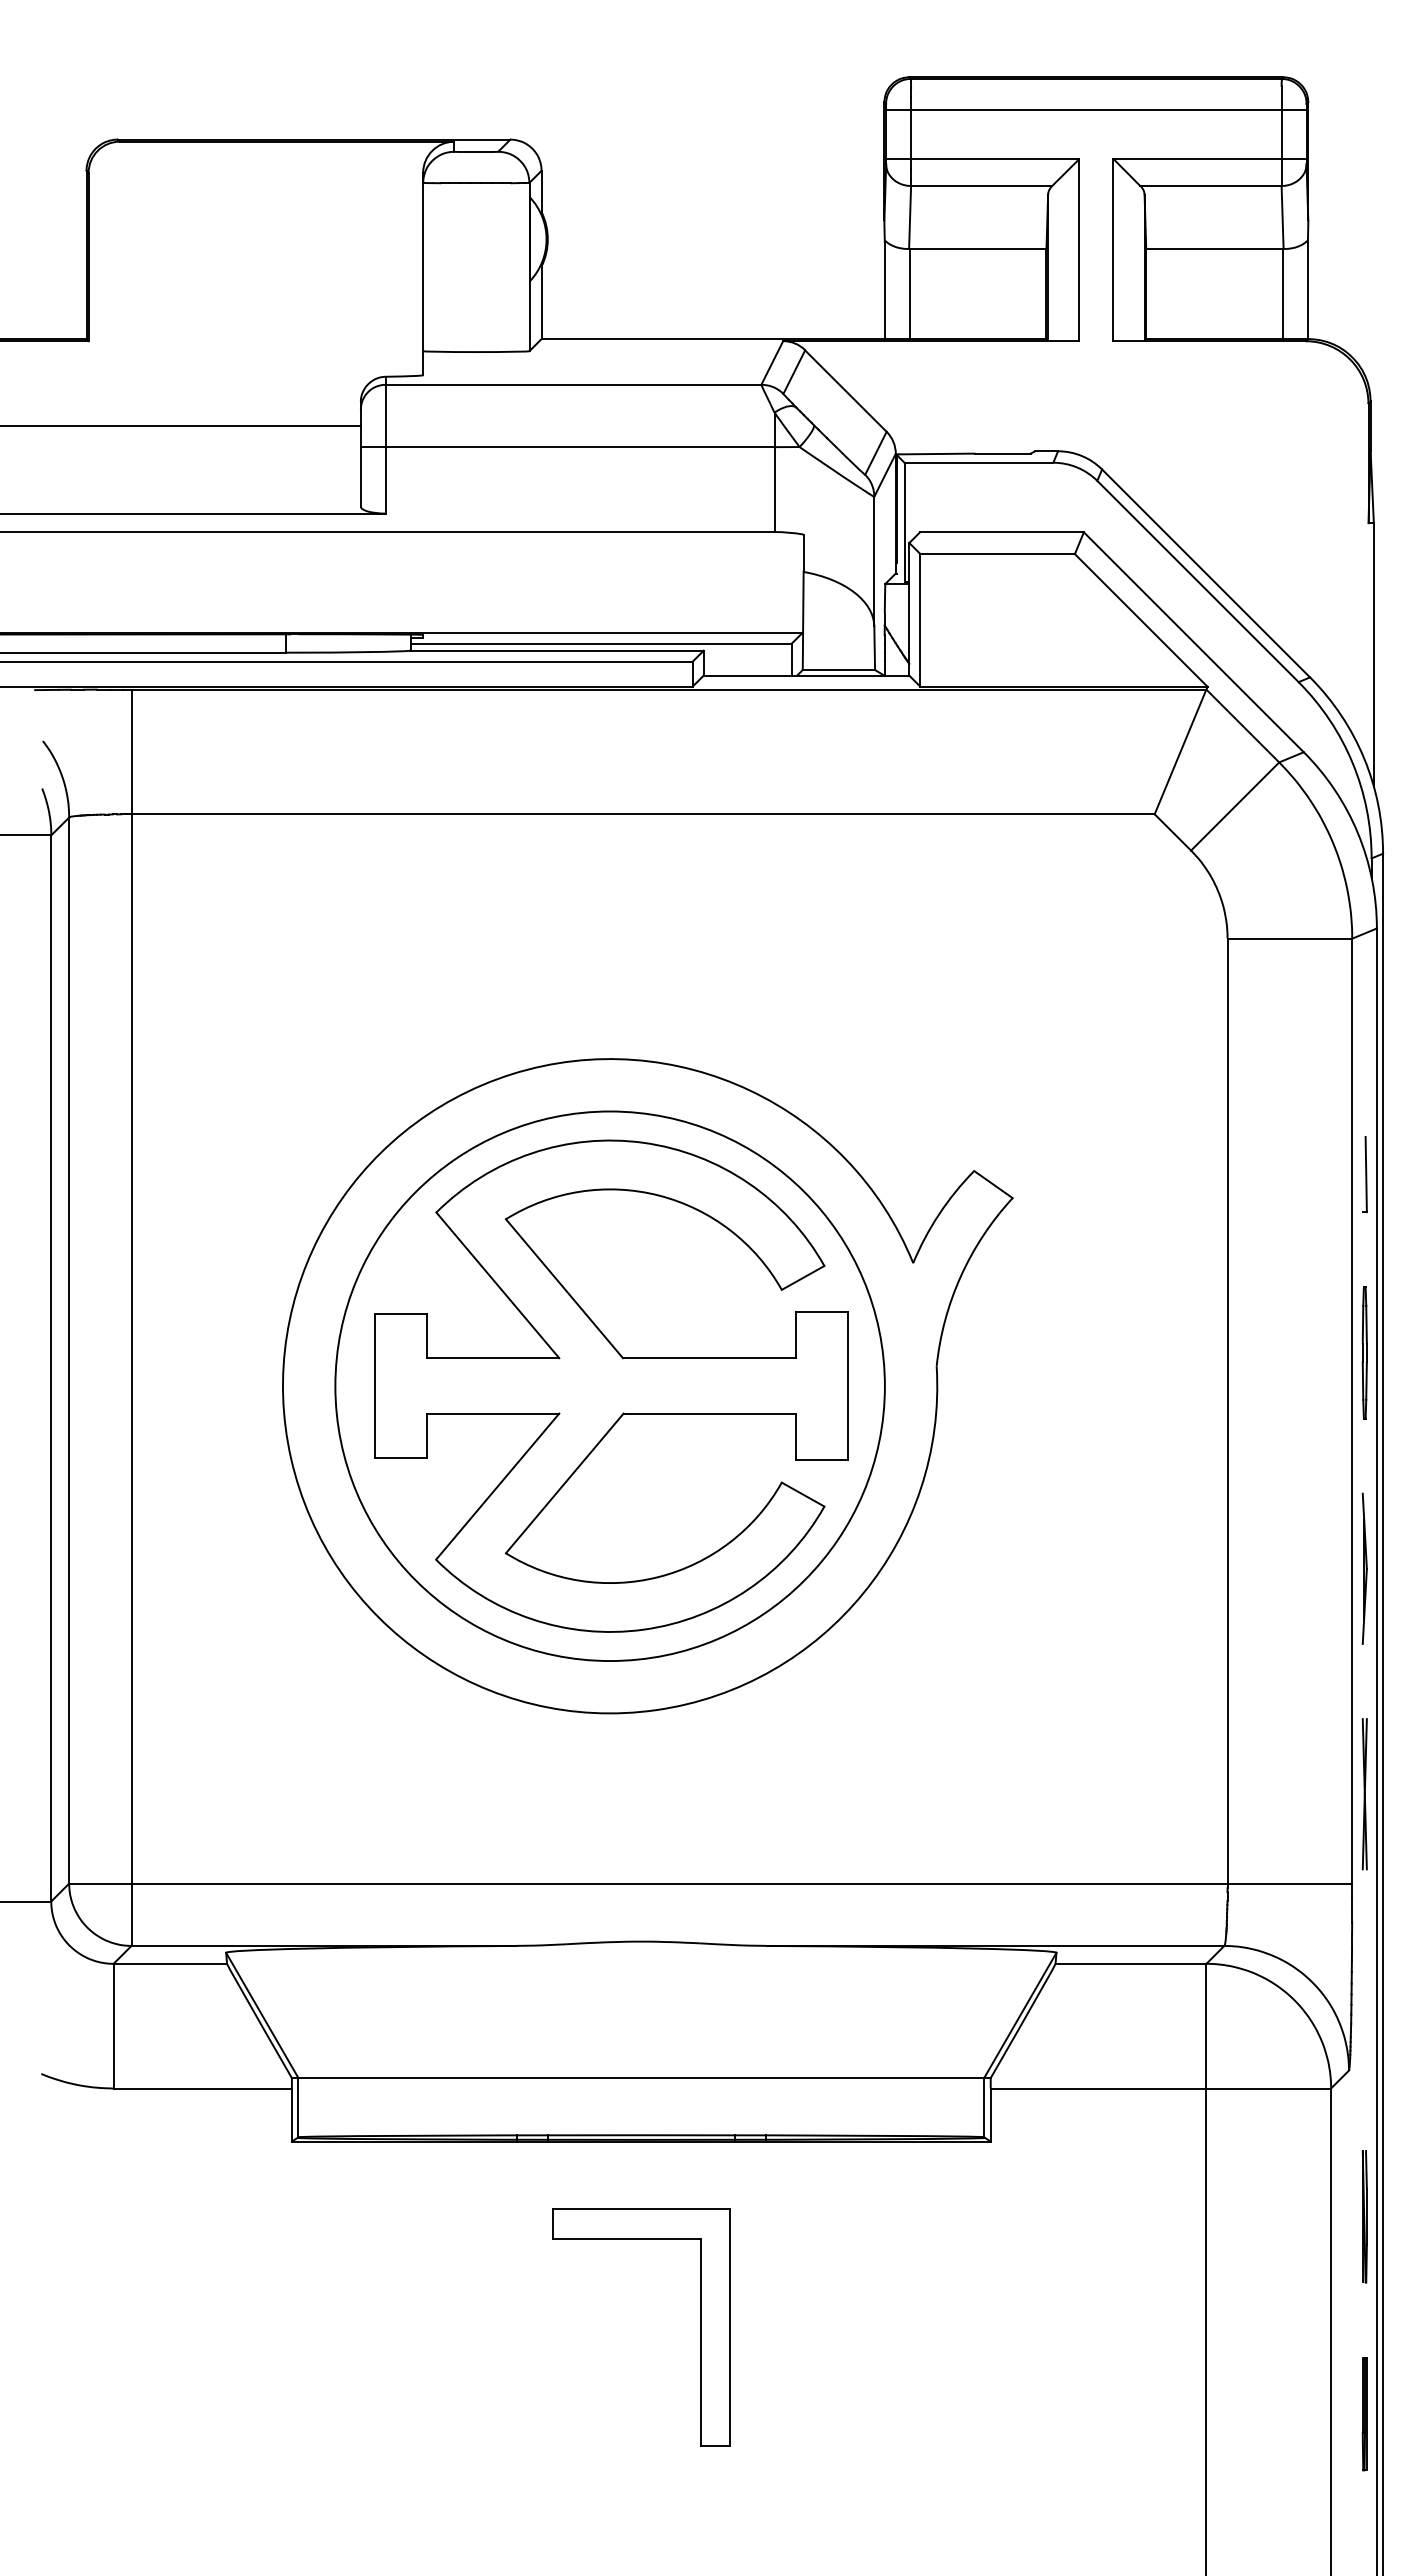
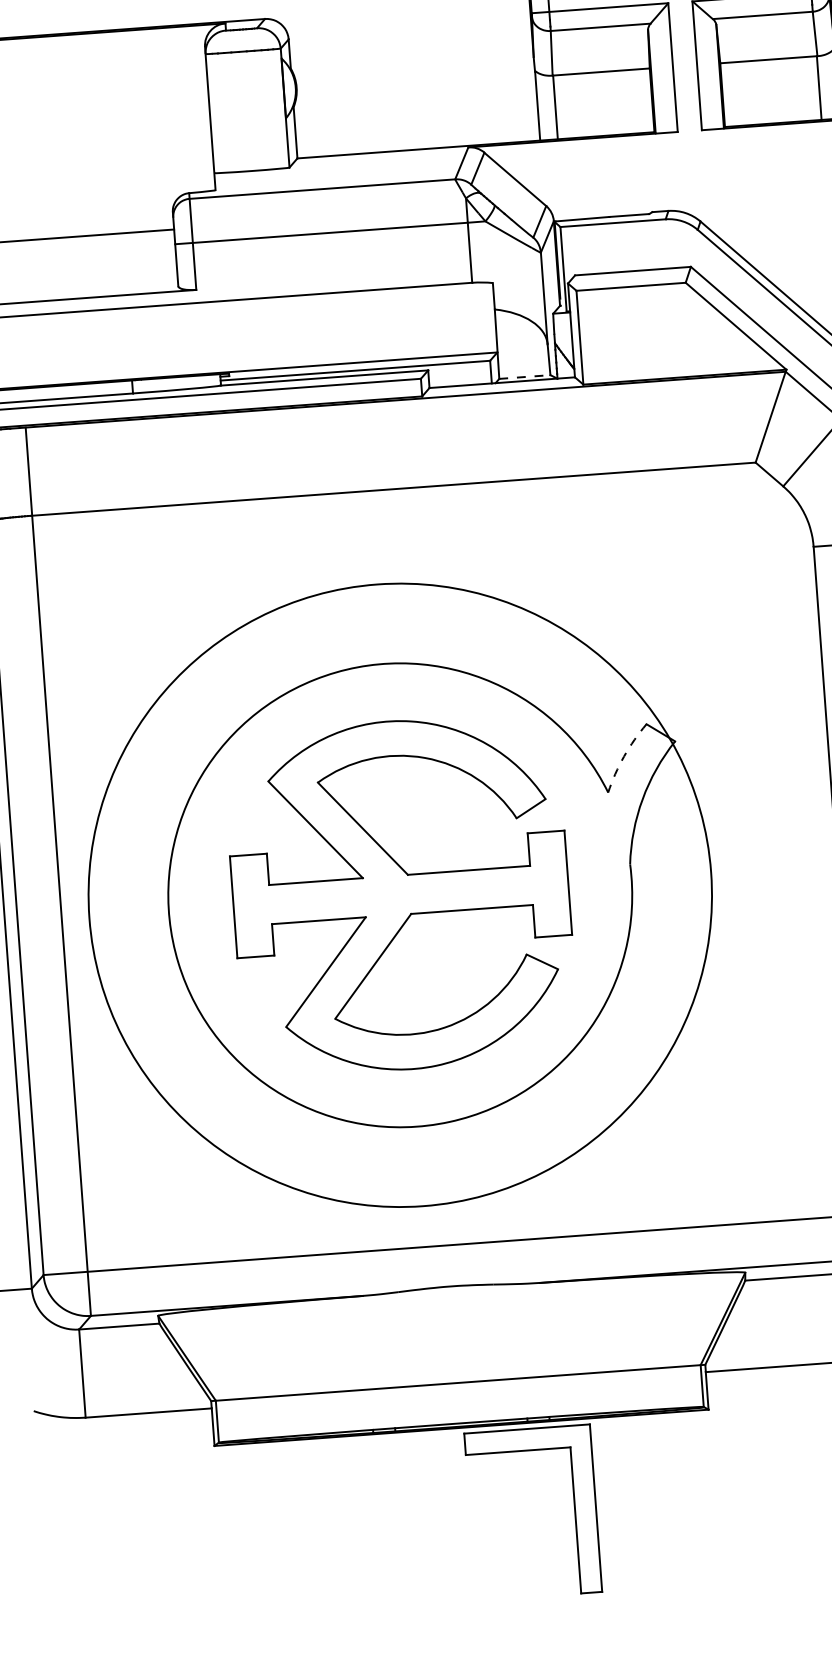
line: (839, 670) -> (525, 377), solid -> dashed
arc: (939, 1214) -> (624, 756), solid -> dashed
circle: (609, 1386) -> (399, 895), size x1.6
part: (700, 2327) -> (575, 1509), moved

